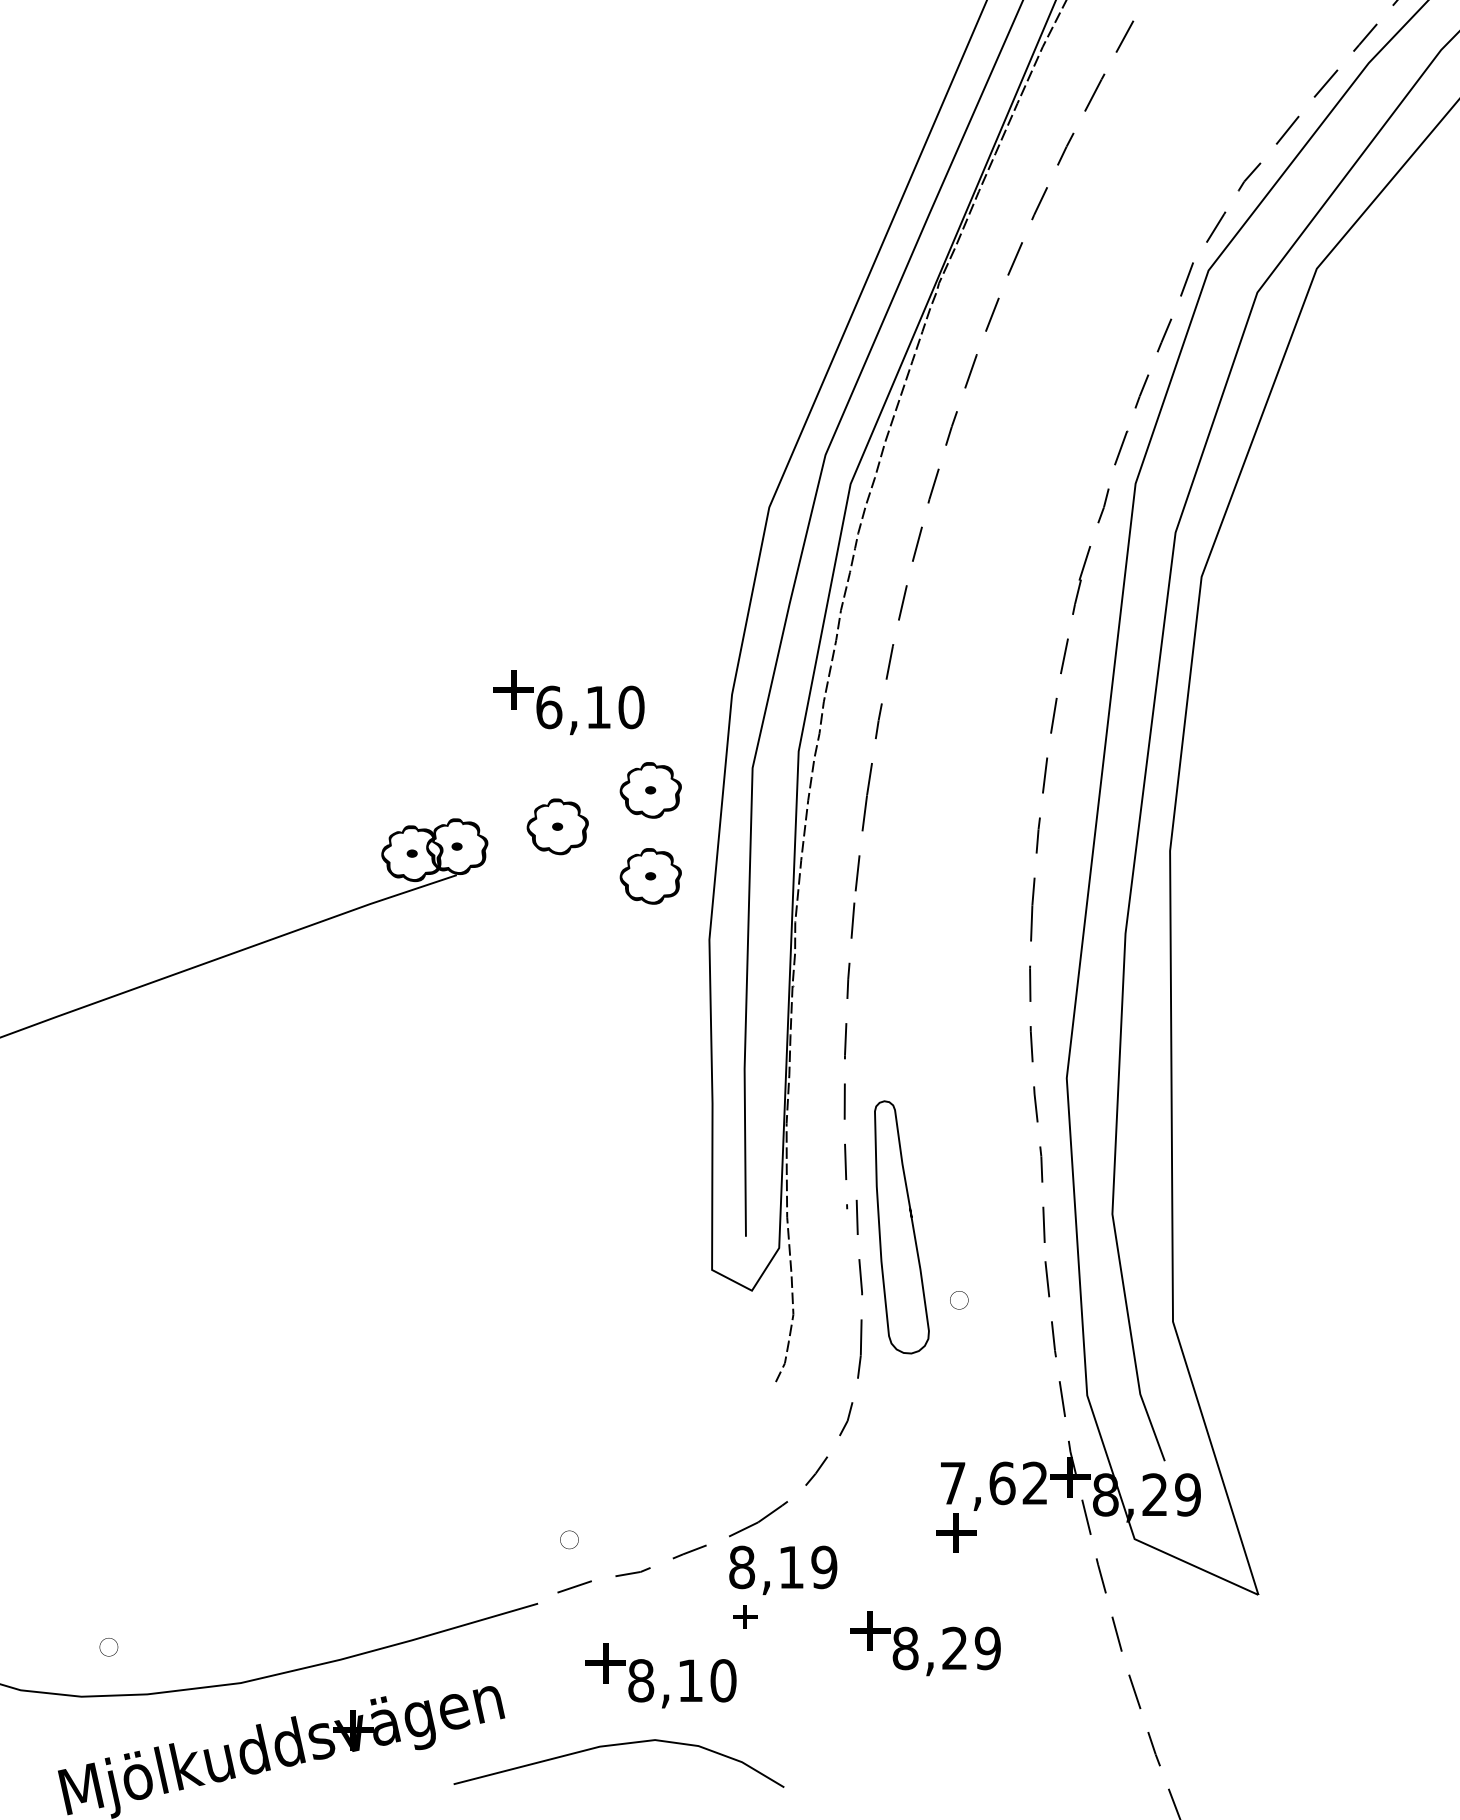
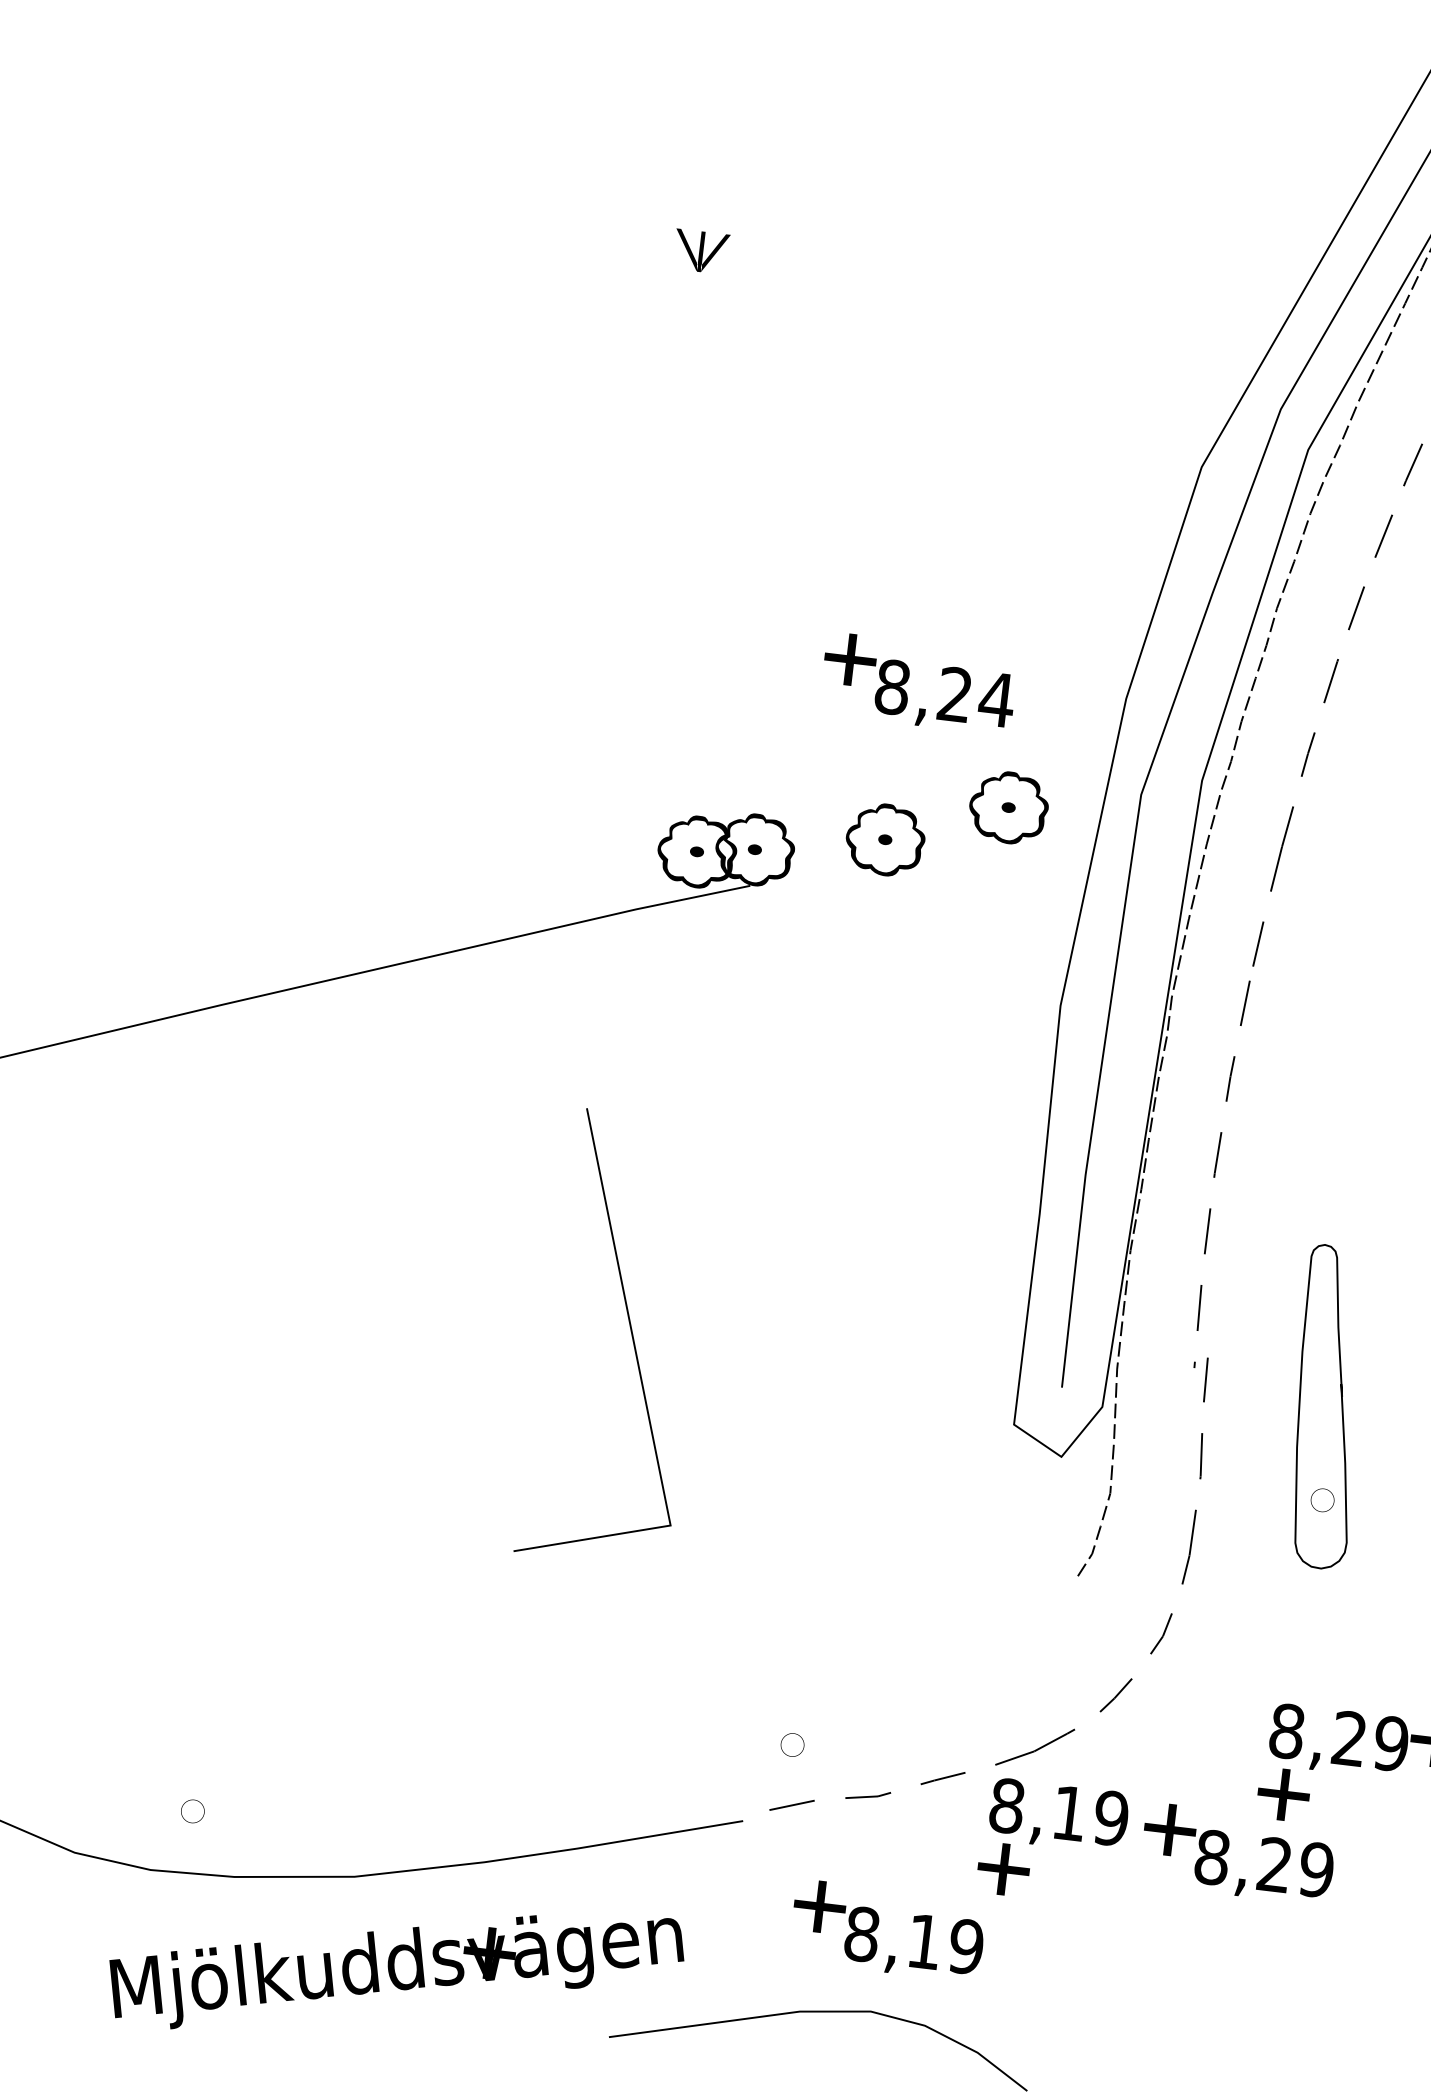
part: (359, 386) -> (700, 252), added
text: (590, 707) -> (944, 693), 6,10 -> 8,24
part: (650, 876) -> (995, 916), removed
curve: (911, 1224) -> (1340, 1405), moved
line: (405, 1235) -> (630, 1334), added
text: (994, 1483) -> (1339, 1737), 7,62 -> 8,29
part: (745, 1616) -> (1004, 1868), size x1.67
text: (925, 1643) -> (1238, 1854), moved
text: (723, 1680) -> (966, 1946), 8,10 -> 8,19

